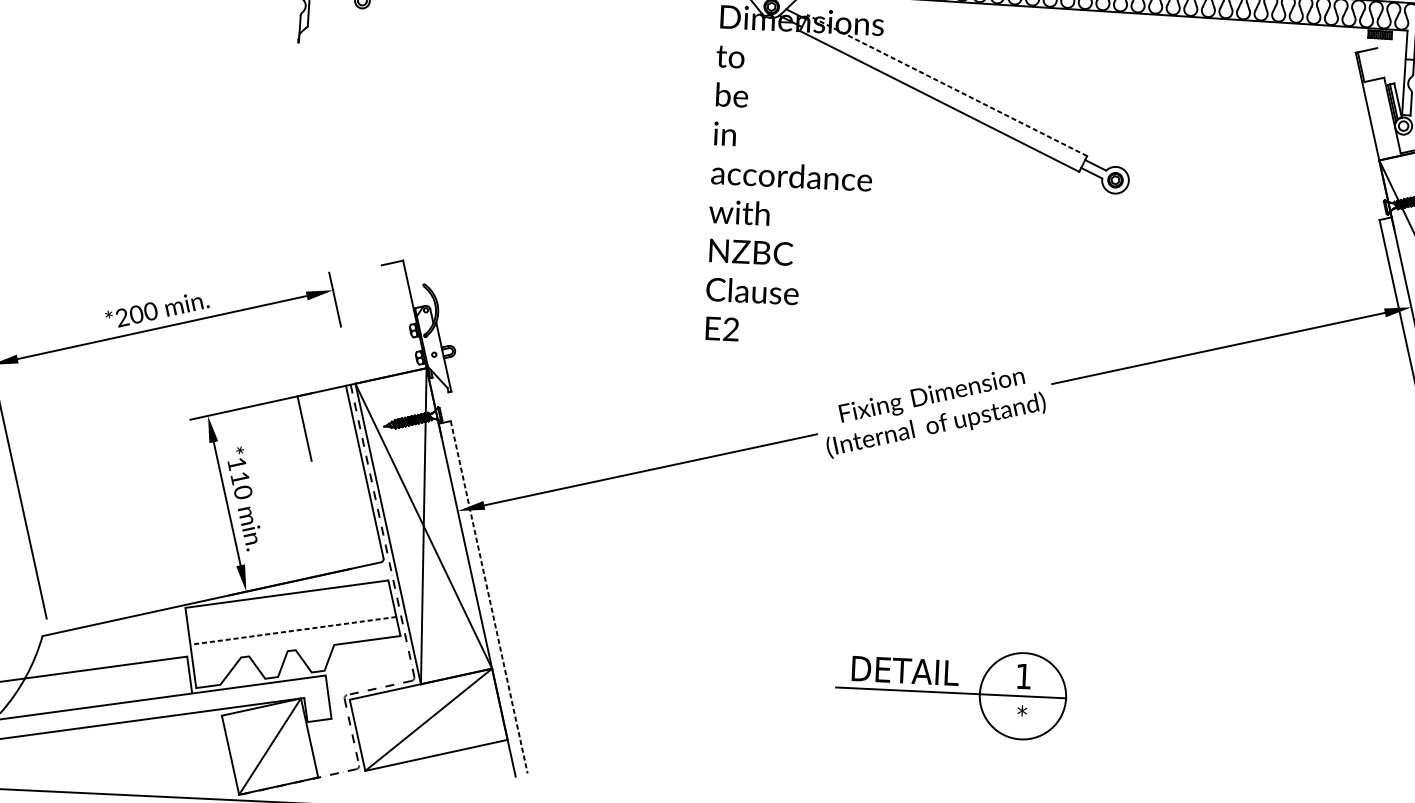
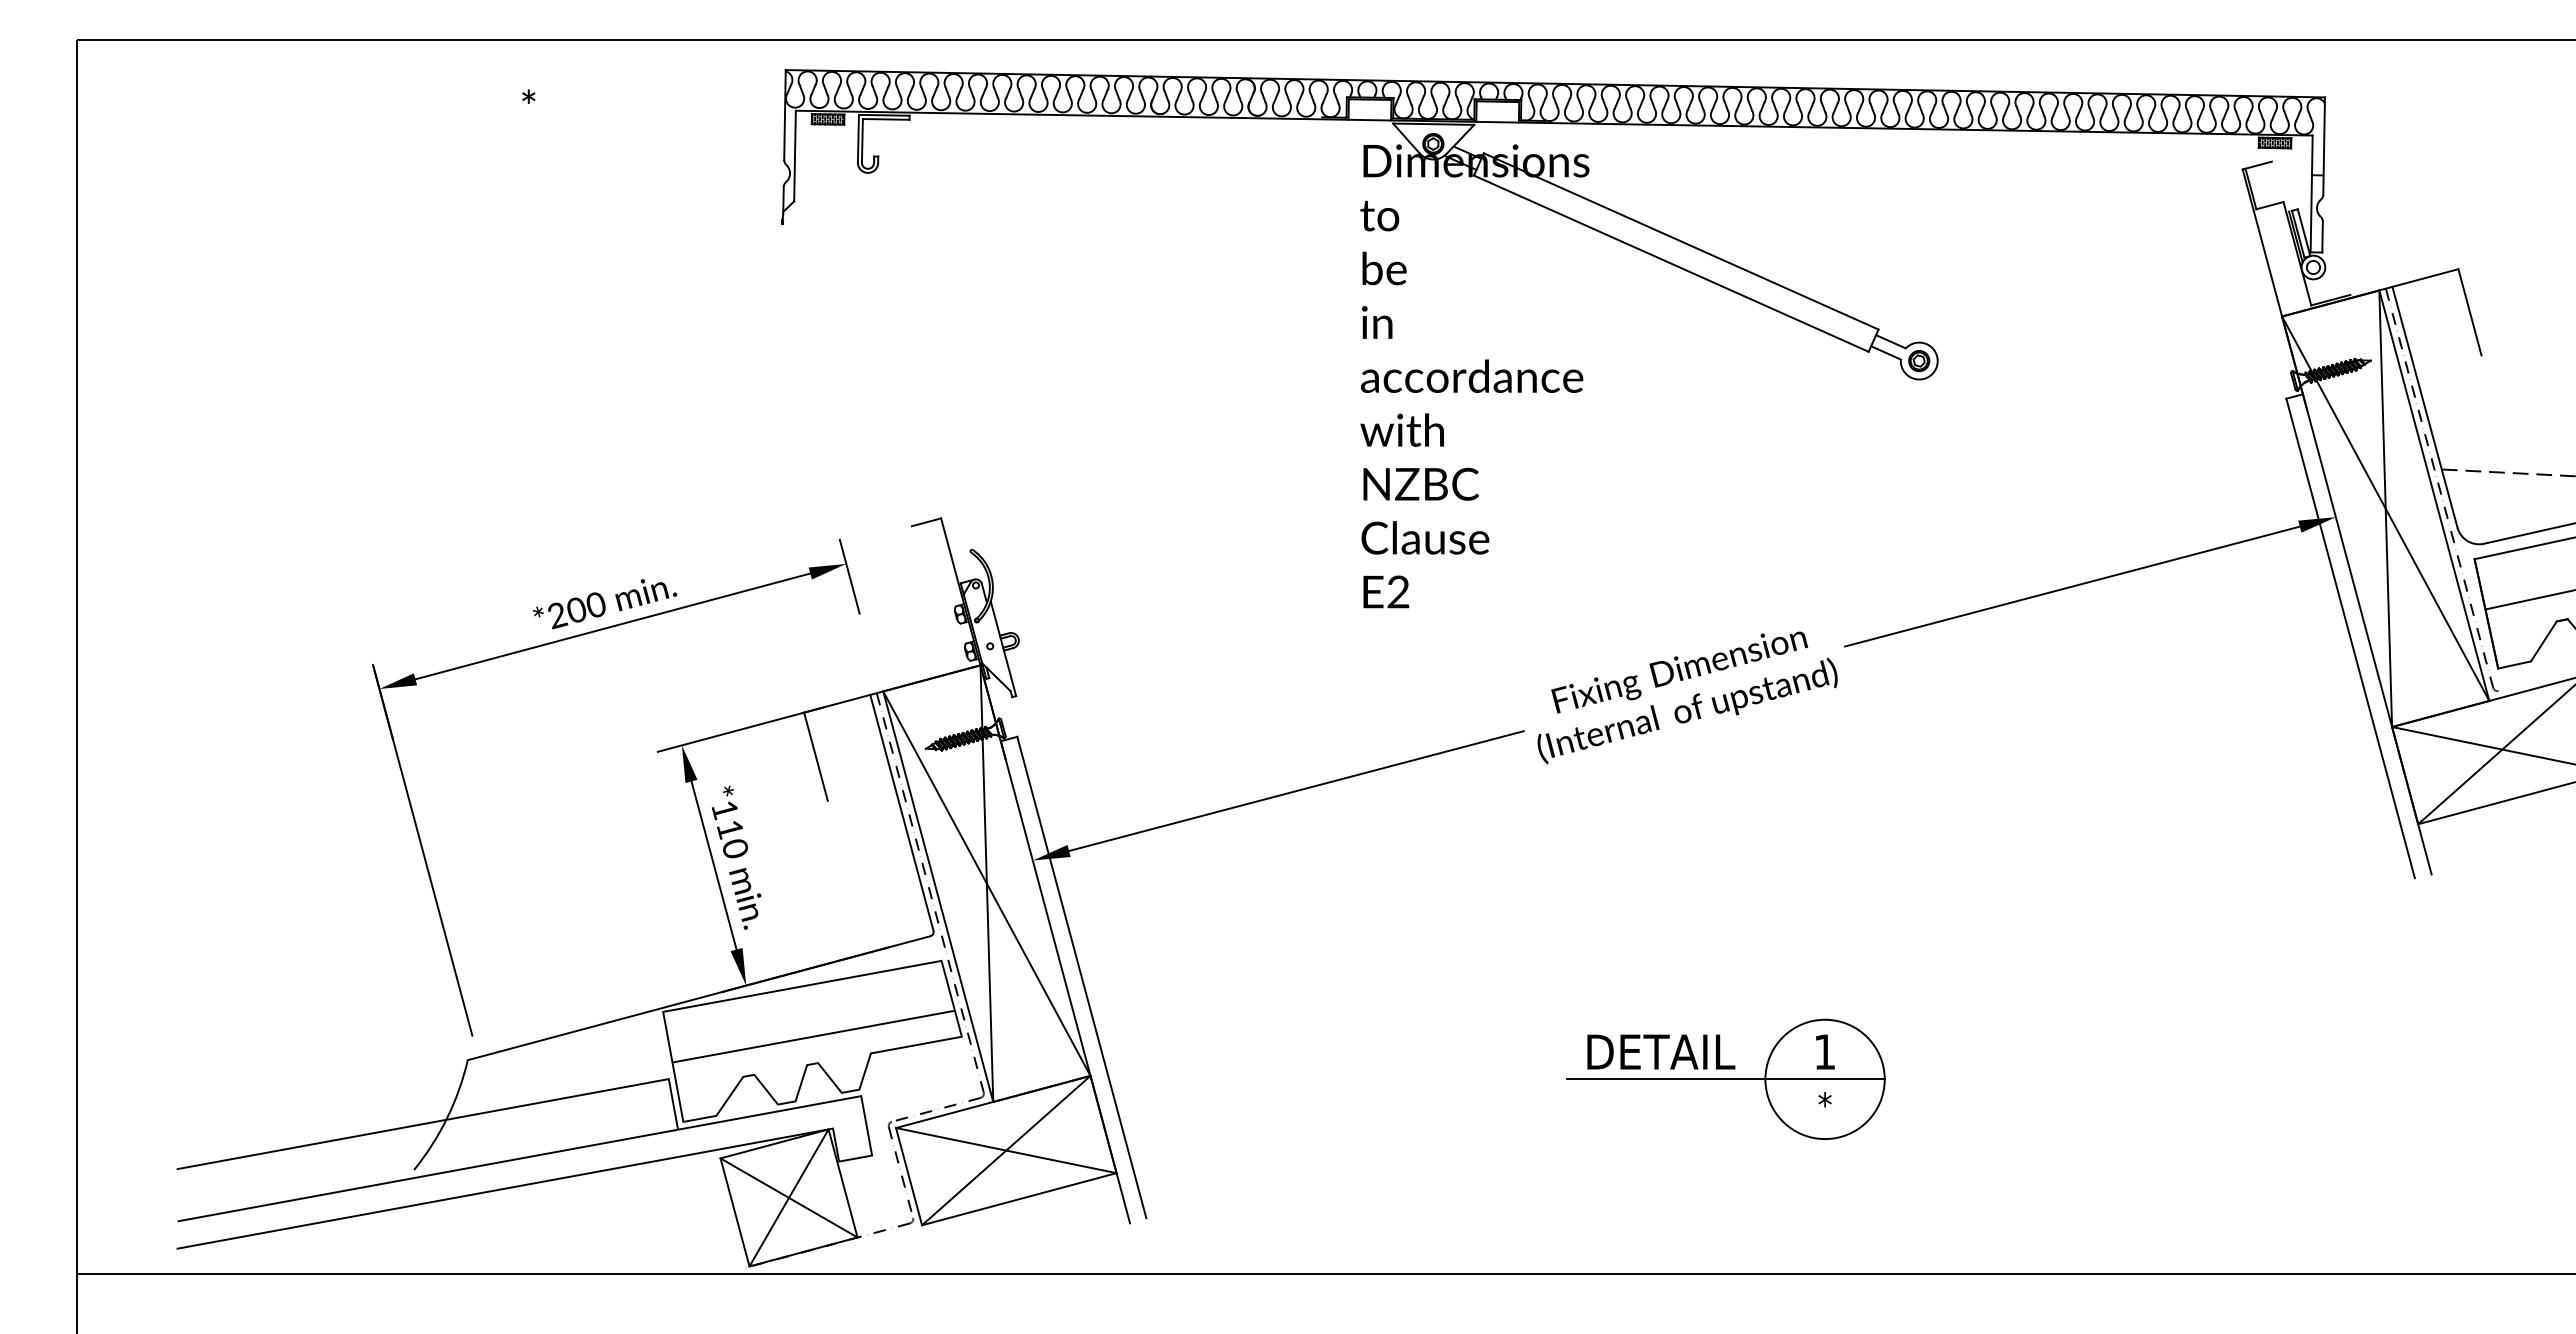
line: (947, 85) -> (1680, 241), dashed -> solid
line: (488, 597) -> (1081, 978), dashed -> solid
line: (293, 630) -> (813, 1036), dashed -> solid
line: (428, 719) -> (1006, 1150), added
line: (269, 746) -> (788, 1197), added

